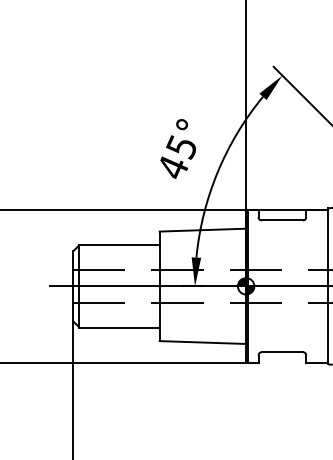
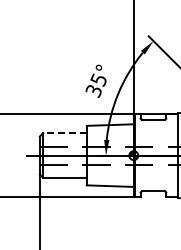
text: (172, 168) -> (93, 91), 45° -> 35°
line: (118, 245) -> (64, 133), solid -> dashed

